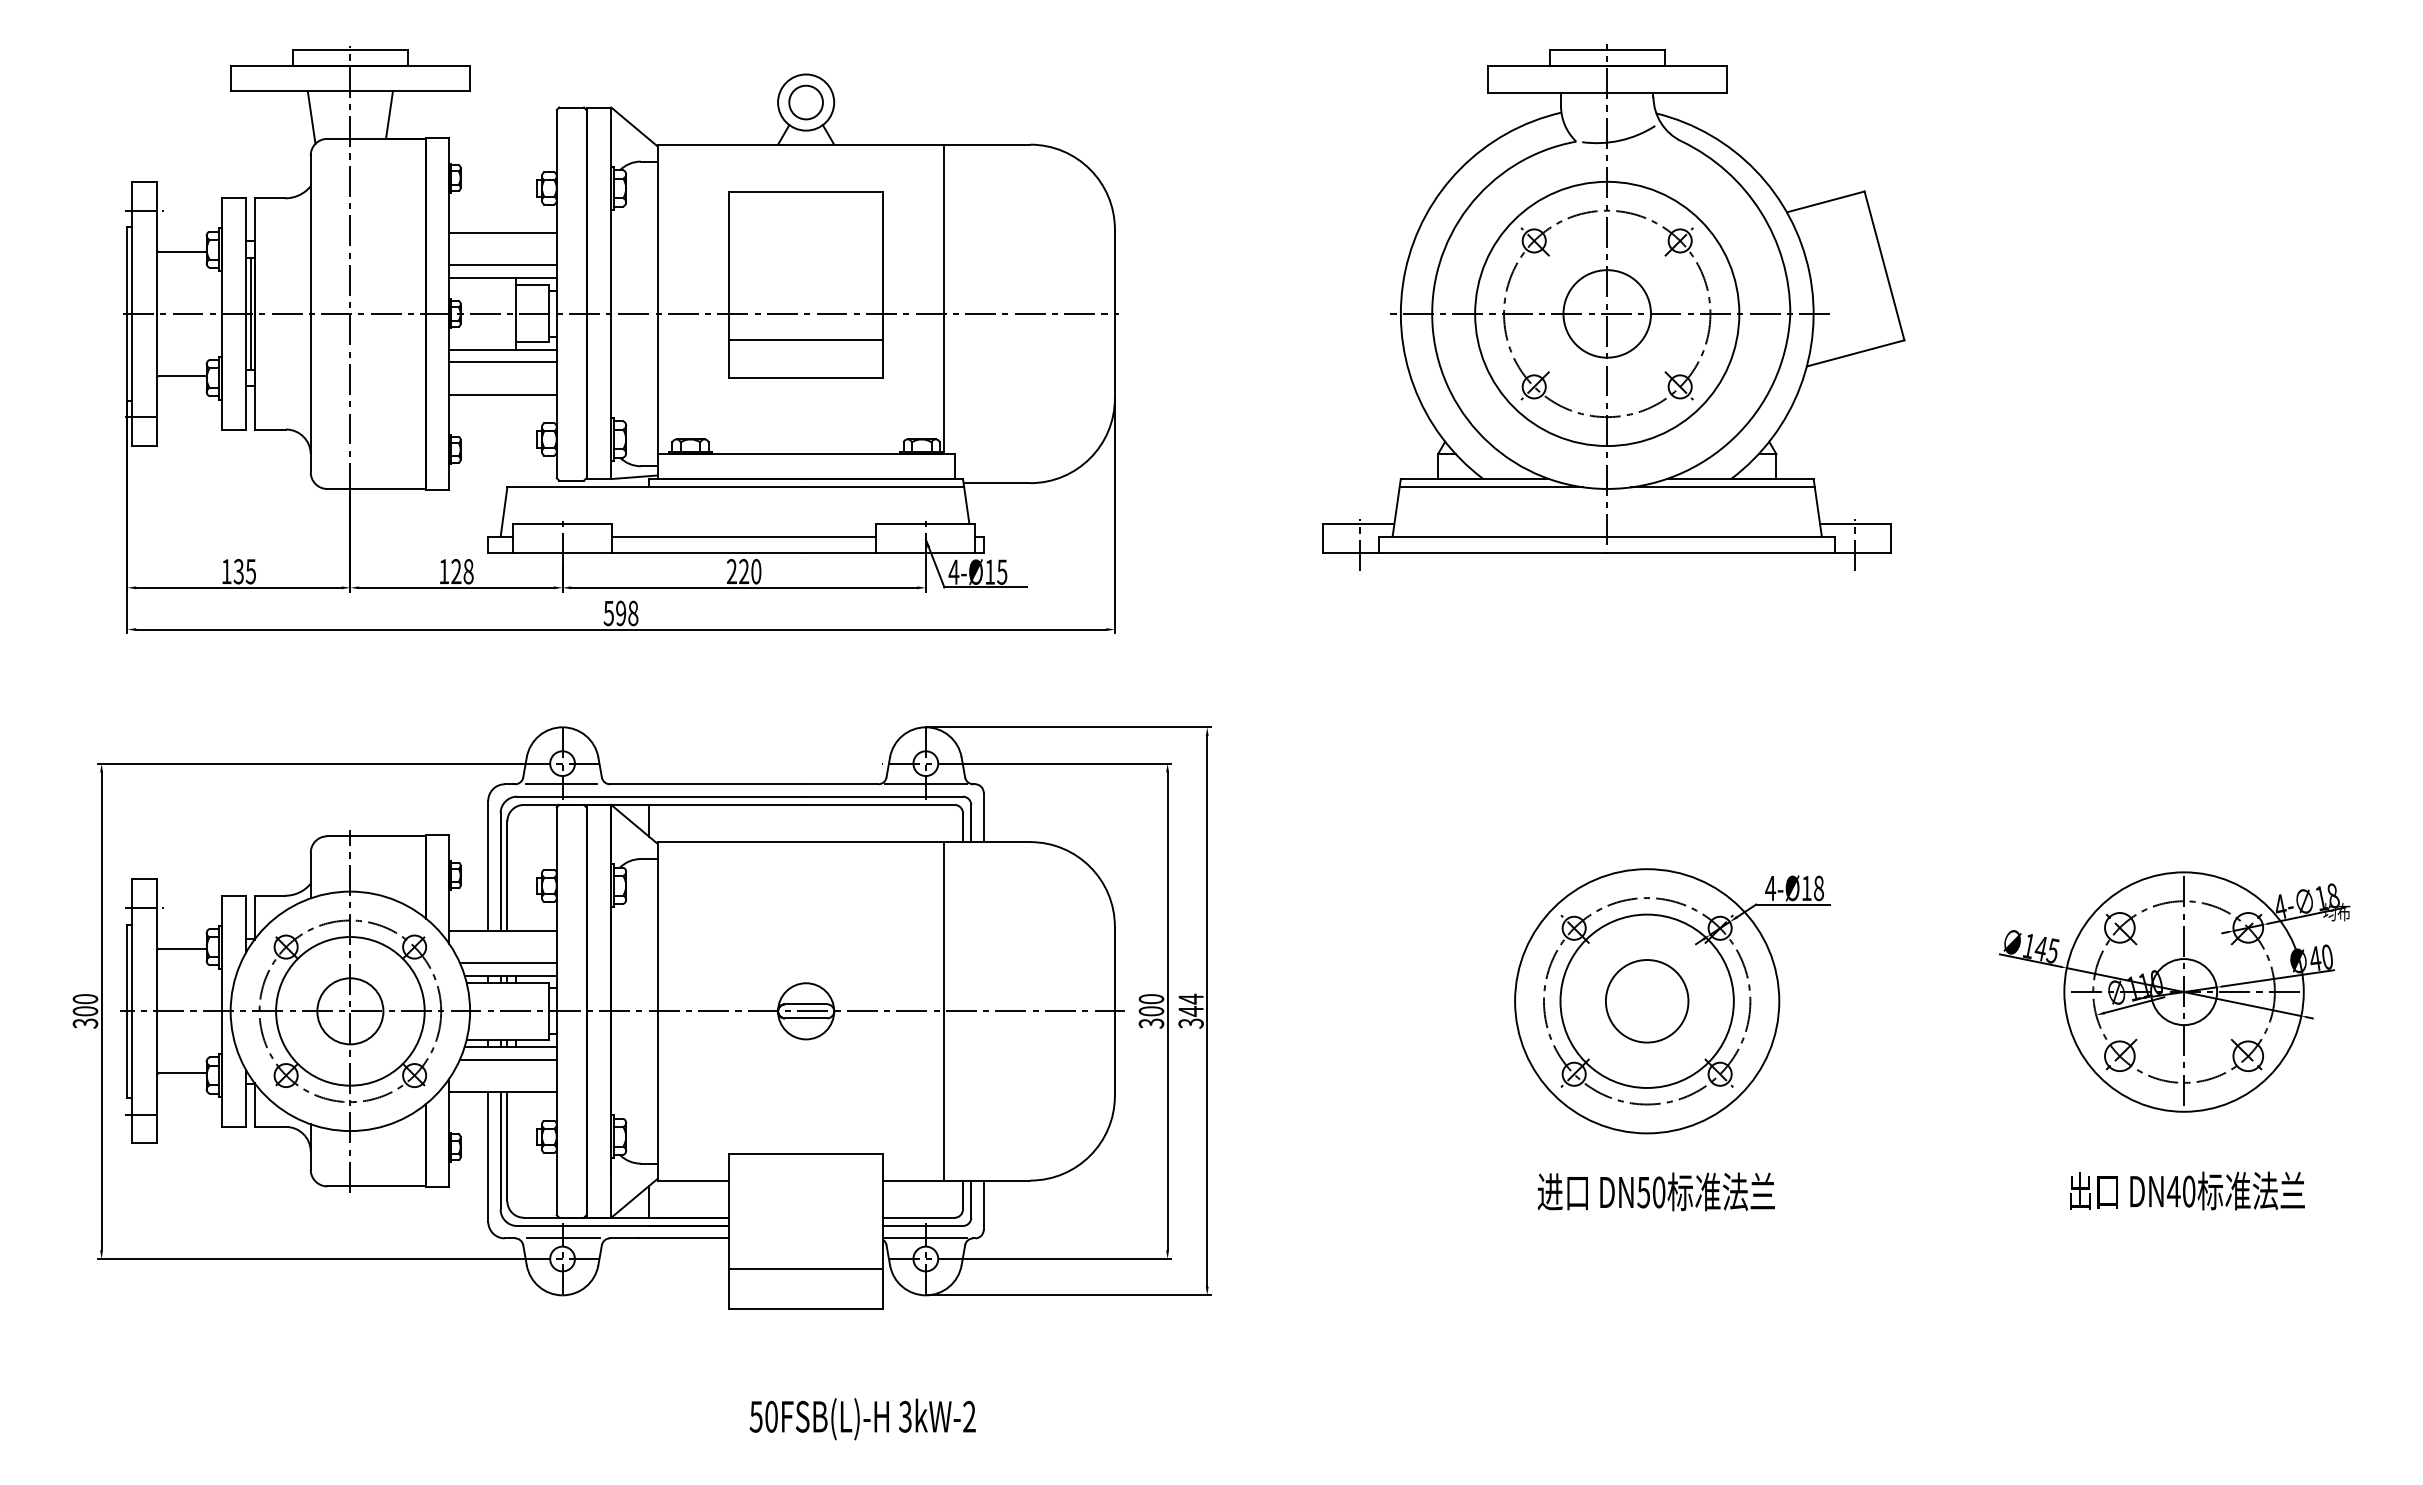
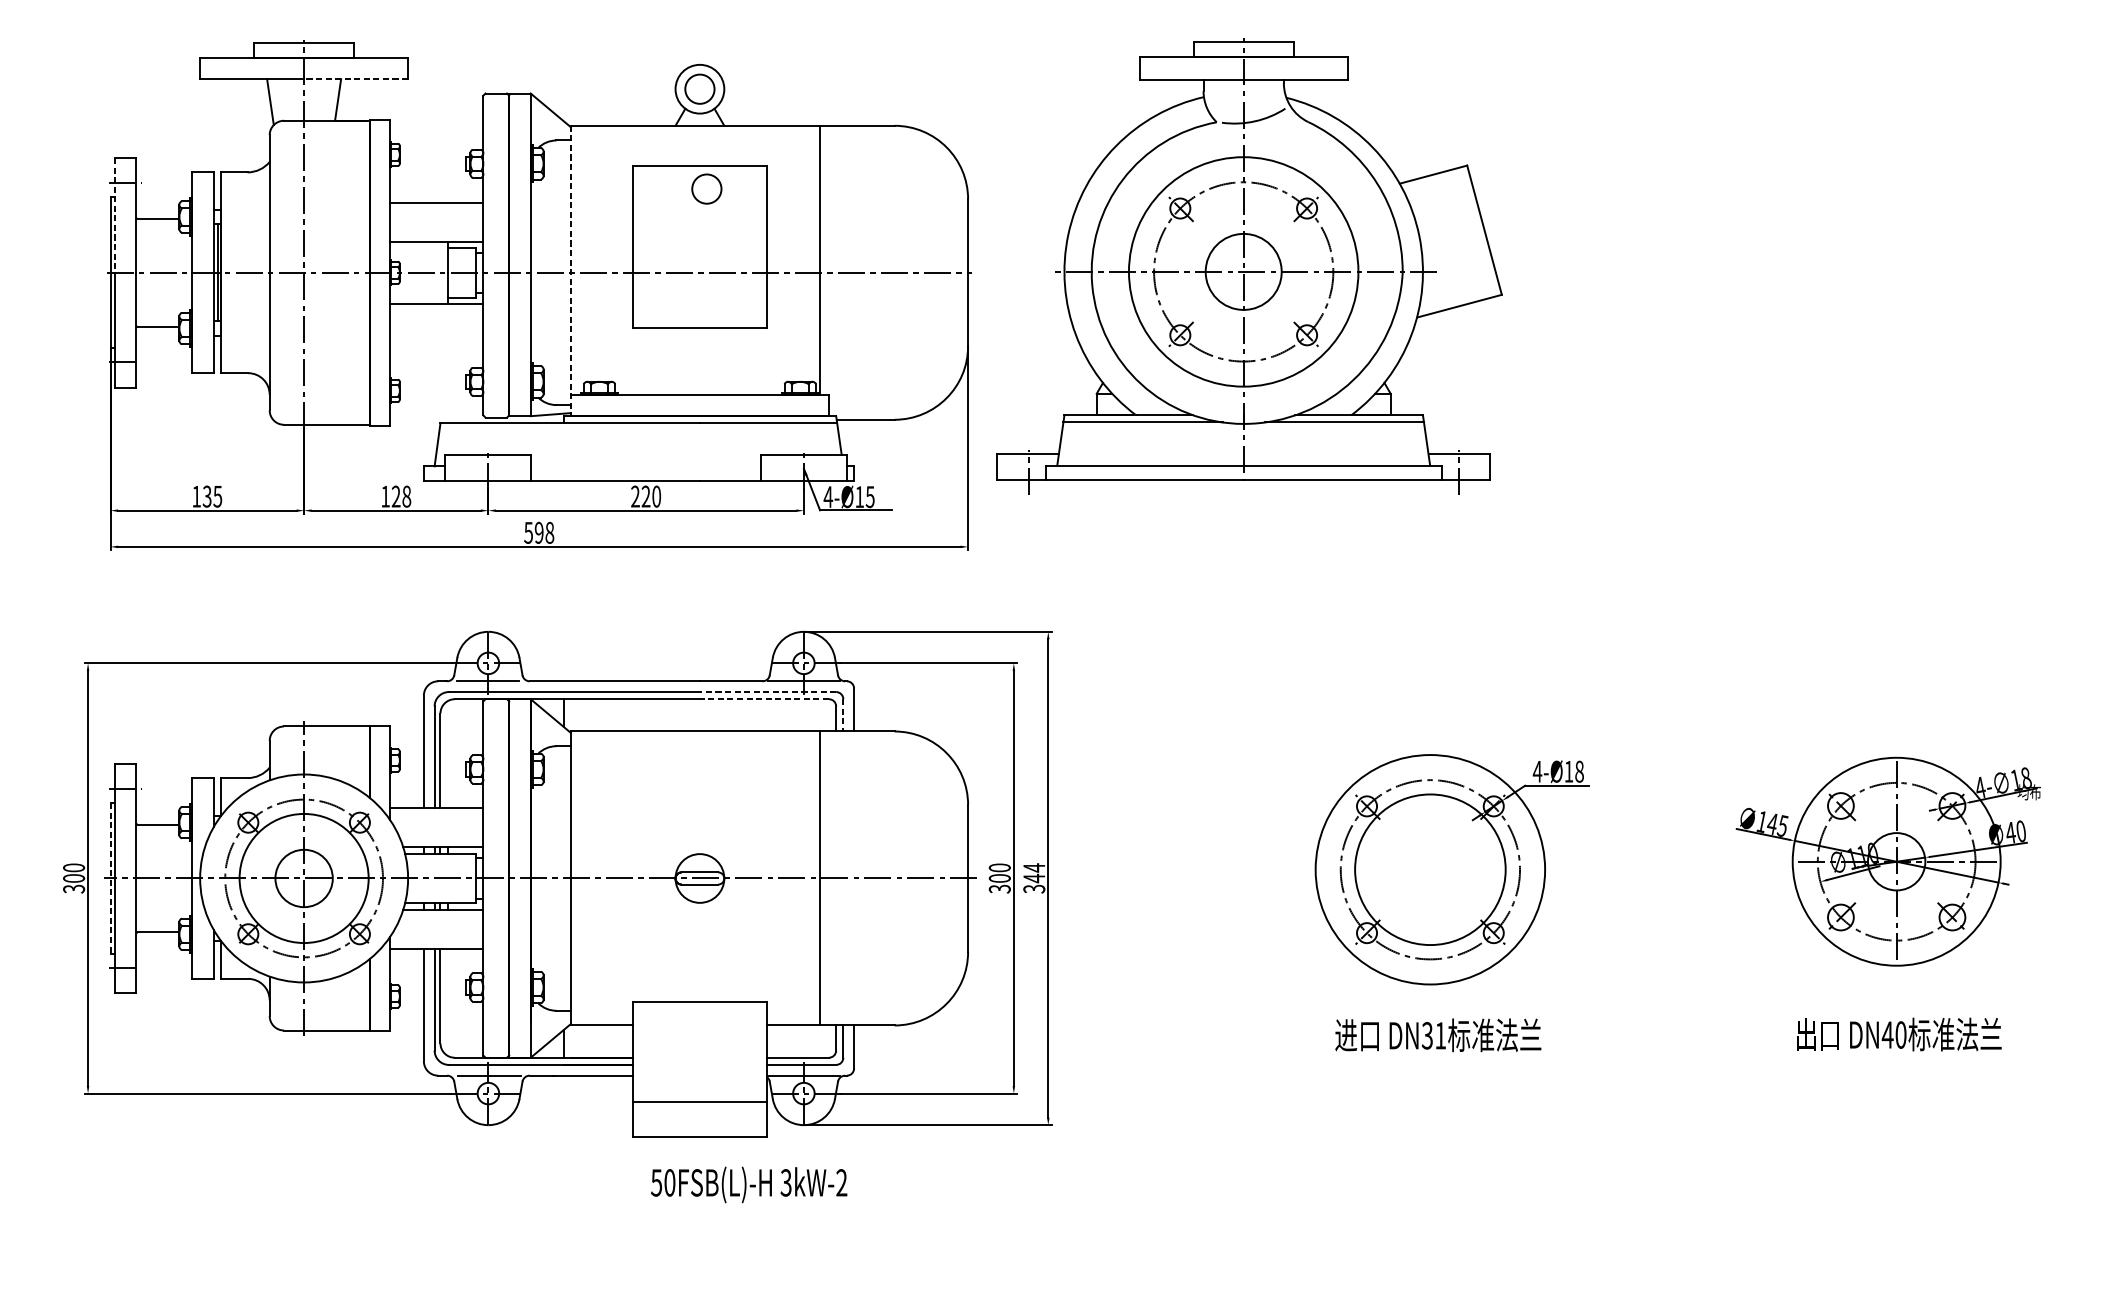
line: (410, 91) -> (356, 79), solid -> dashed
circle: (813, 217) -> (706, 189), added
line: (132, 248) -> (114, 215), solid -> dashed
line: (502, 265) -> (436, 230), removed
part: (1613, 307) -> (1249, 266), moved
line: (657, 312) -> (570, 271), solid -> dashed
line: (806, 340) -> (700, 295), removed
line: (502, 362) -> (436, 314), removed
line: (502, 394) -> (436, 342), removed
line: (744, 536) -> (646, 466), removed
line: (884, 796) -> (768, 691), solid -> dashed
line: (879, 804) -> (763, 698), solid -> dashed
line: (971, 823) -> (843, 715), solid -> dashed
line: (507, 962) -> (440, 836), removed
circle: (1647, 1001) -> (1430, 869), removed
line: (127, 1011) -> (110, 878), solid -> dashed
line: (507, 1059) -> (440, 920), removed
text: (1651, 1192) -> (1434, 1035), DN50 -> DN31
text: (862, 1419) -> (748, 1185), moved

